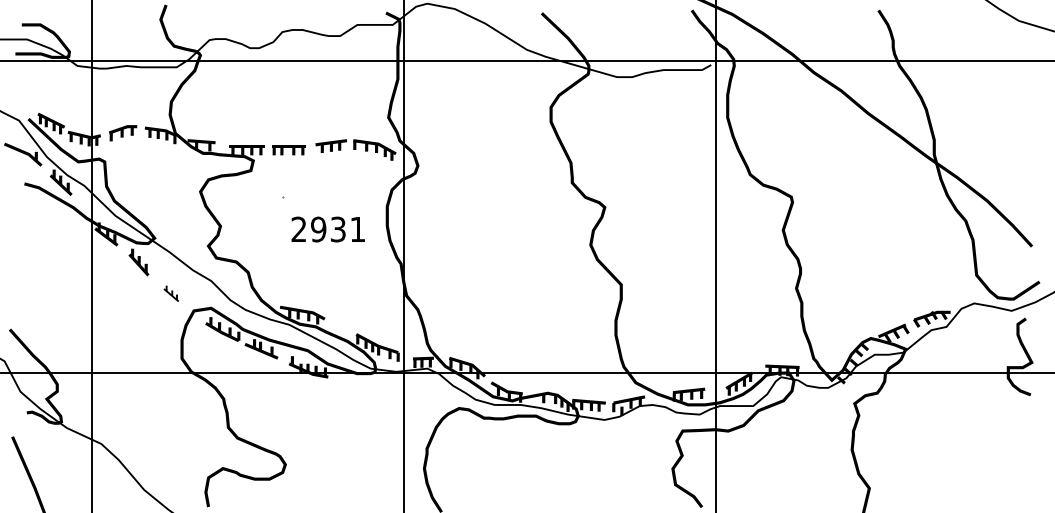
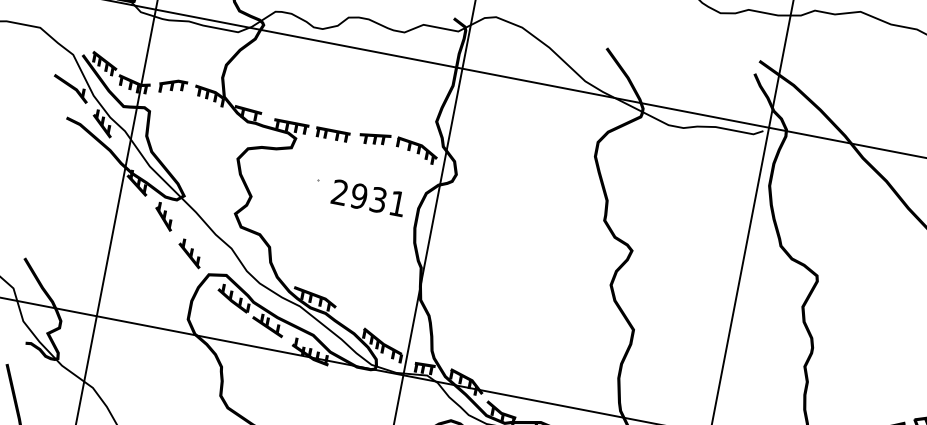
text: (327, 229) -> (367, 197), moved
part: (171, 293) -> (190, 253), size x1.67

